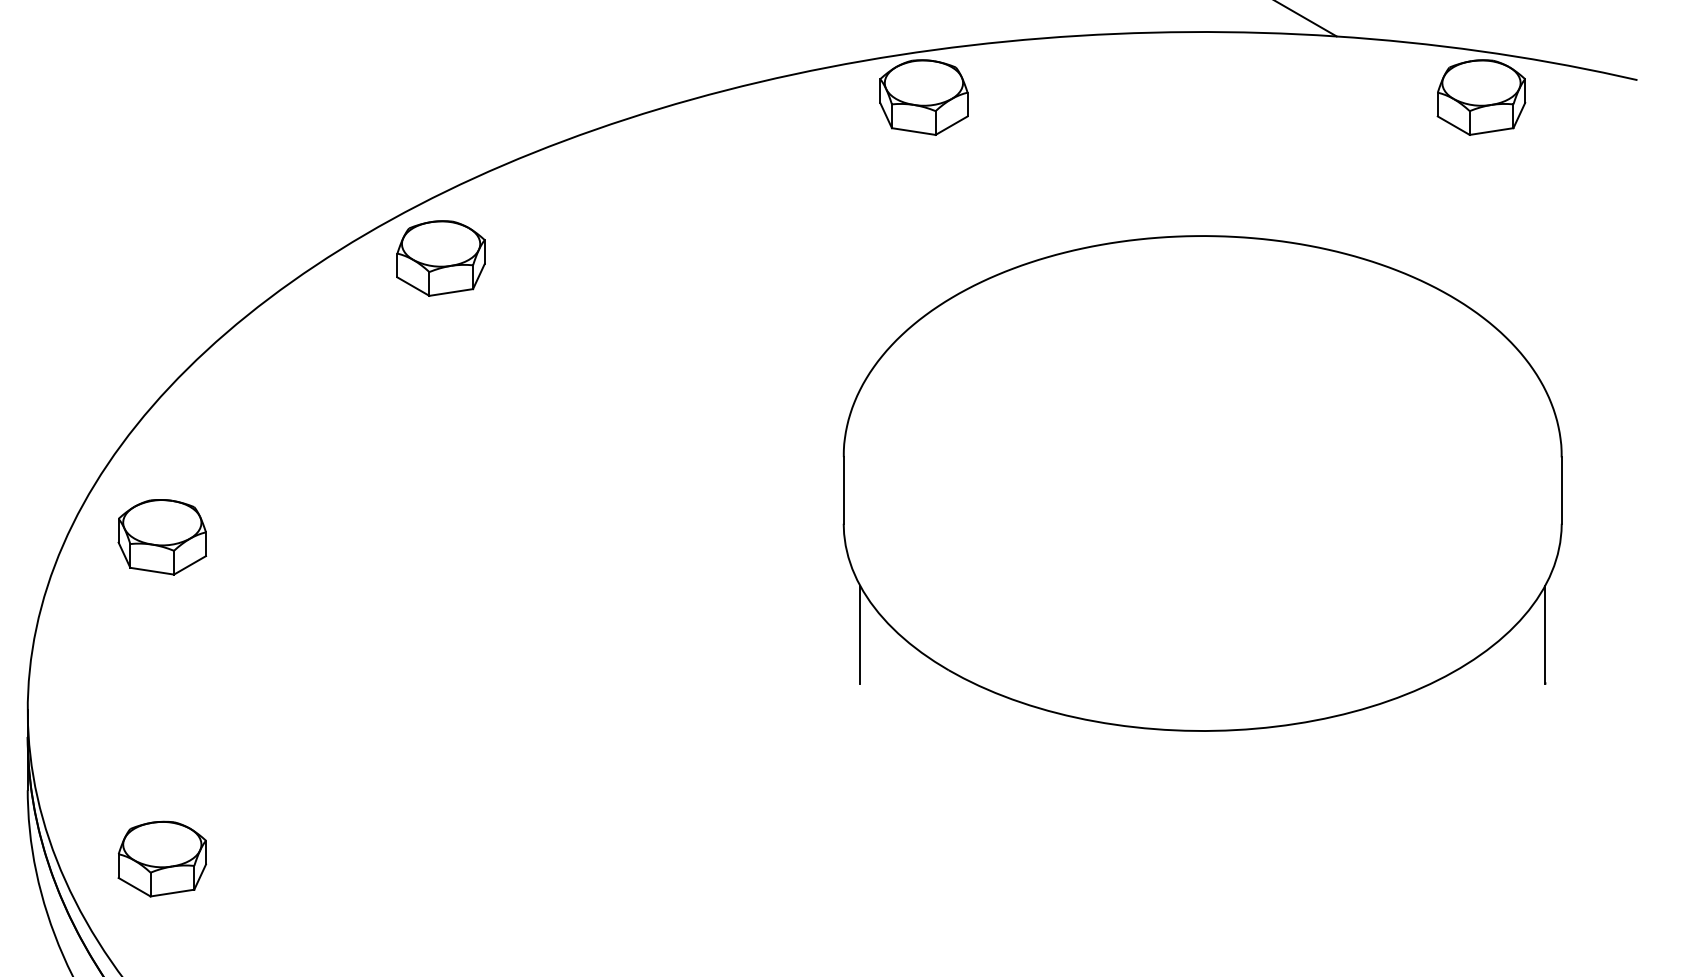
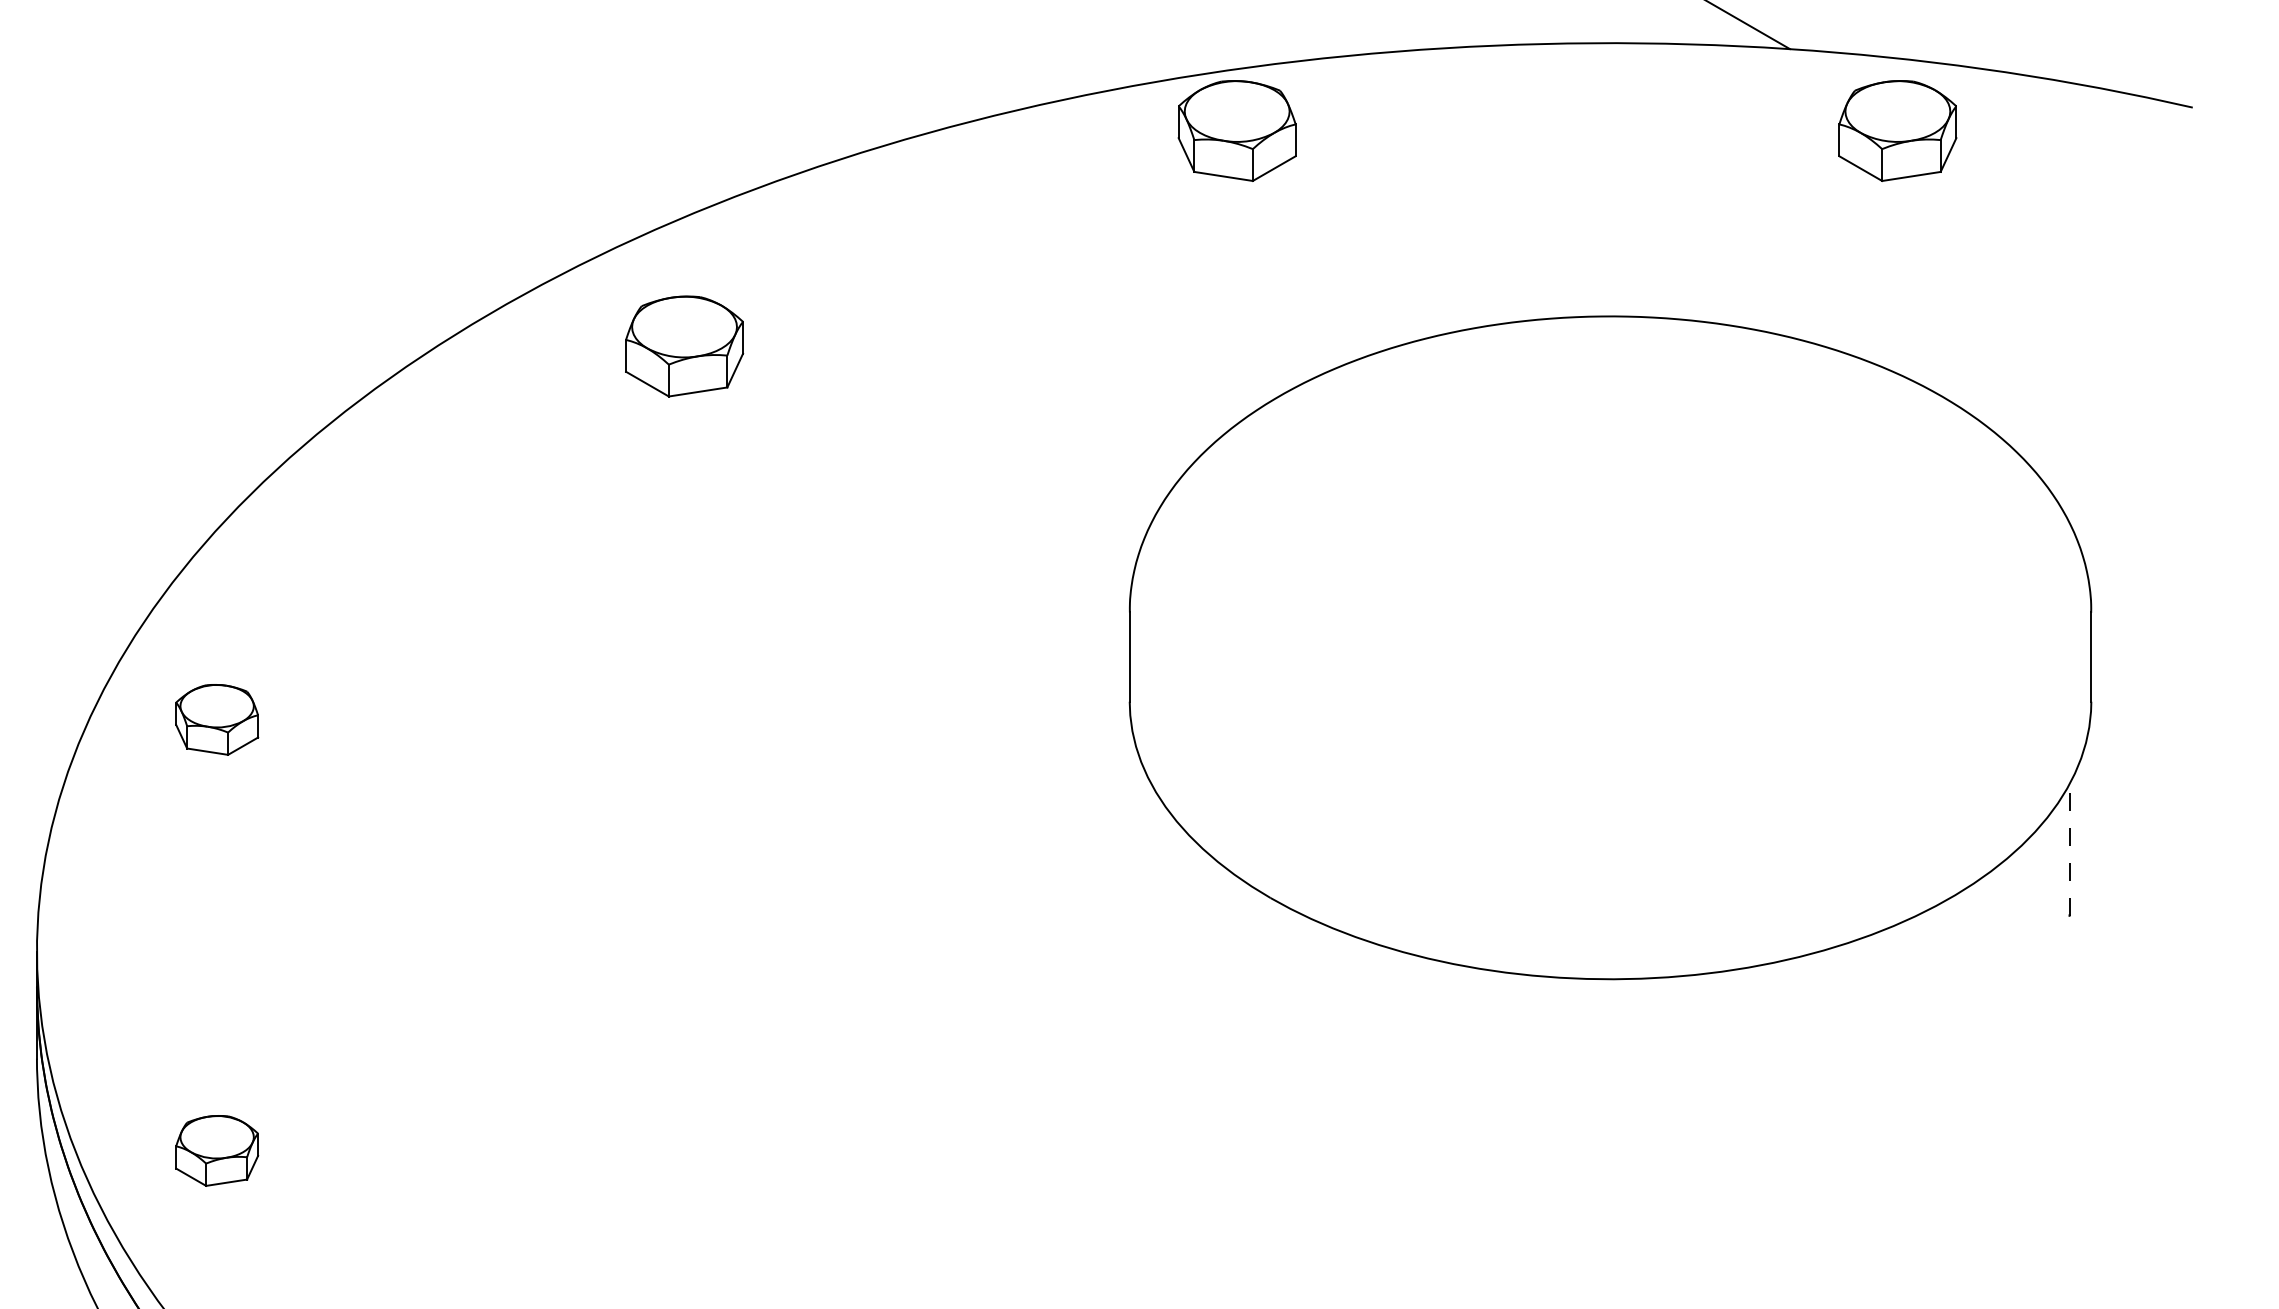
part: (1481, 97) -> (1897, 130), moved
part: (441, 258) -> (684, 346), moved
part: (161, 537) -> (216, 719), size x0.7
line: (859, 634) -> (1151, 849), removed
line: (1545, 634) -> (2069, 850), solid -> dashed
part: (161, 858) -> (216, 1150), size x0.7

